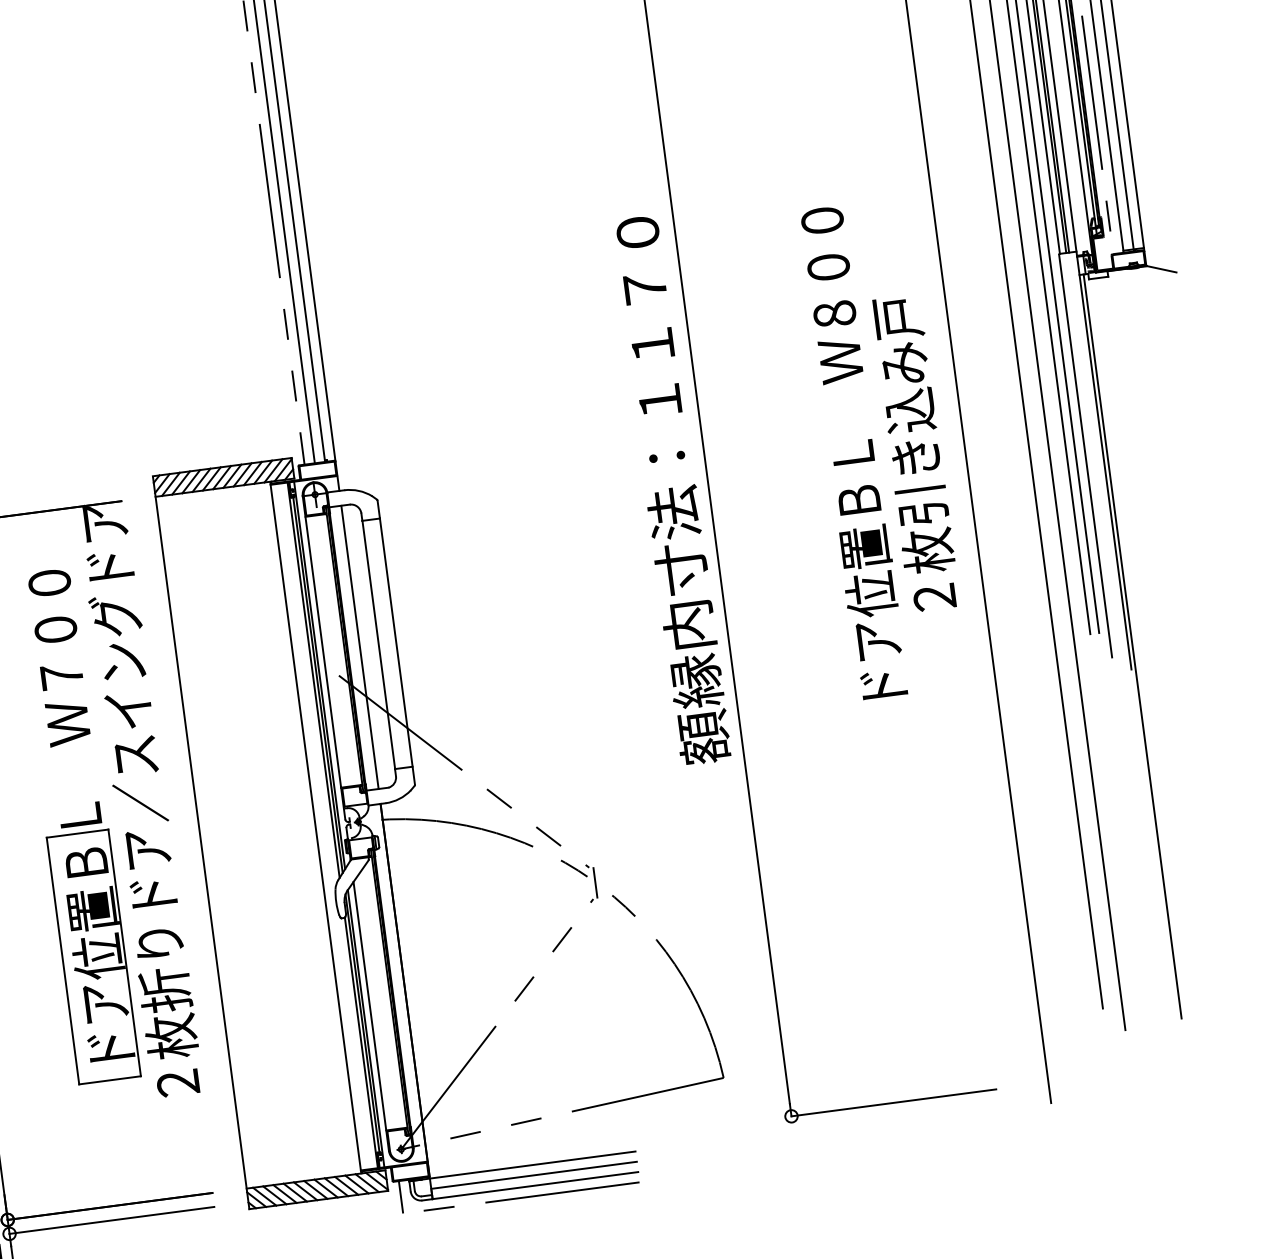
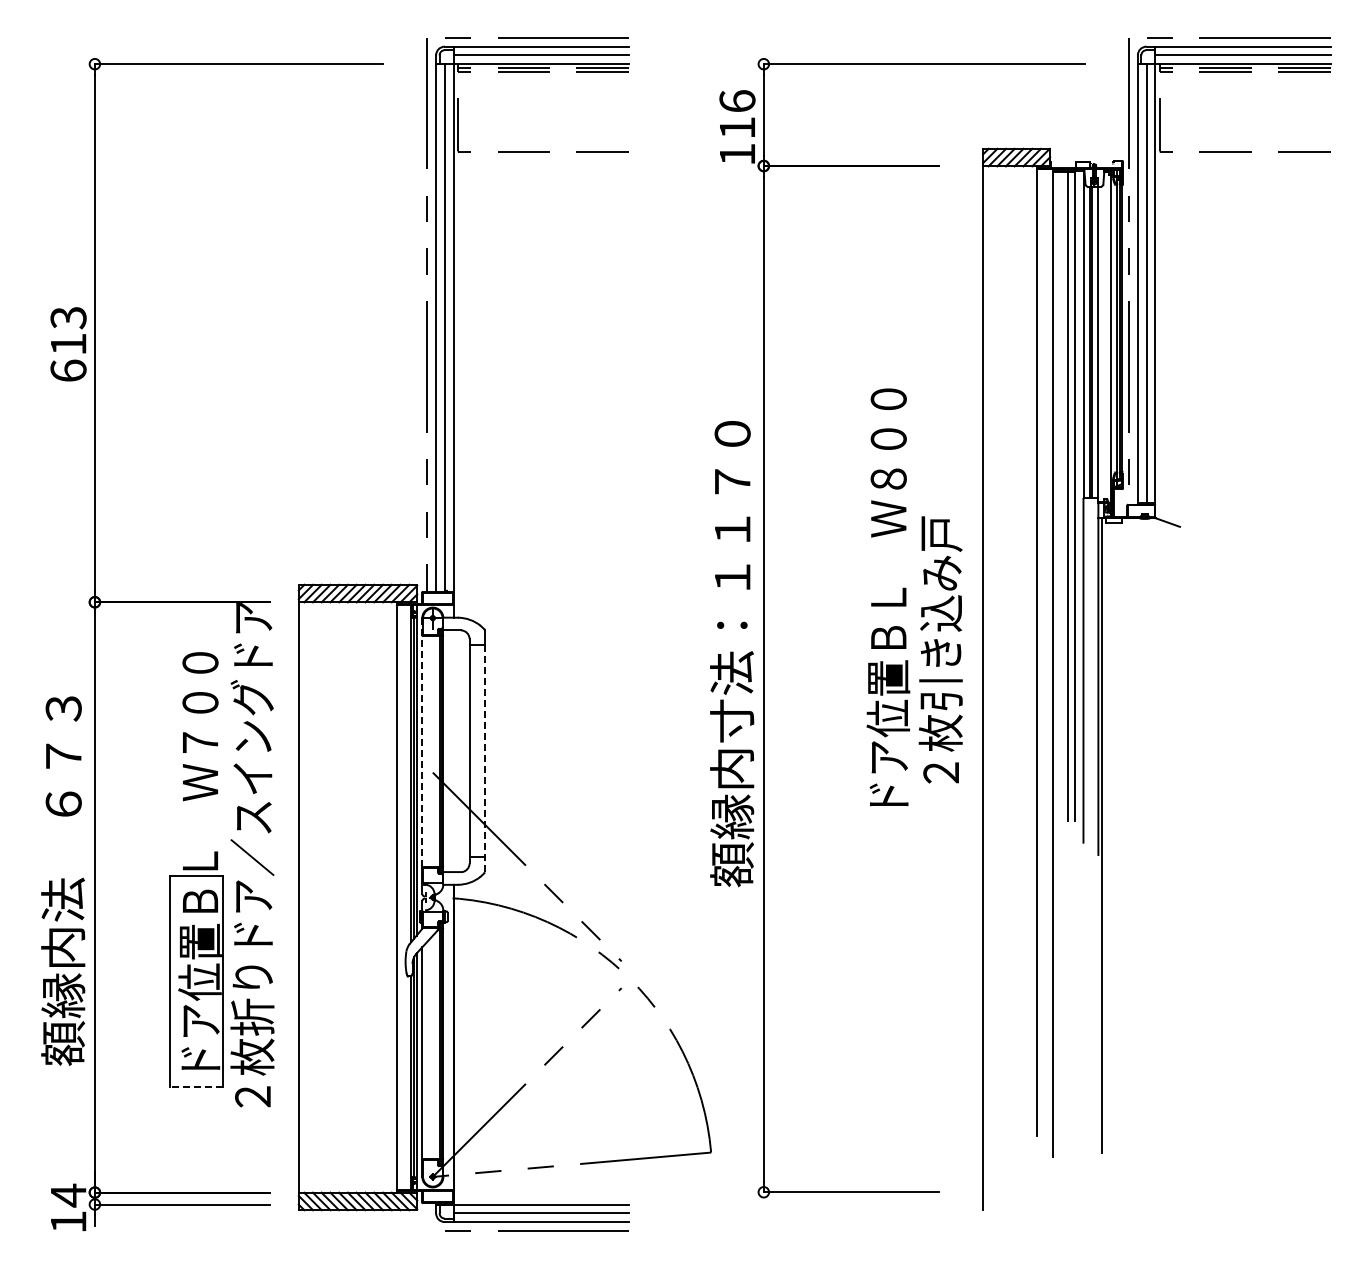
text: (852, 452) -> (888, 597), moved
line: (322, 641) -> (422, 742), solid -> dashed
line: (359, 647) -> (453, 751), removed
line: (397, 652) -> (484, 759), solid -> dashed
line: (595, 882) -> (625, 974), removed
line: (109, 1080) -> (195, 1086), solid -> dashed
line: (401, 1196) -> (427, 1216), removed

